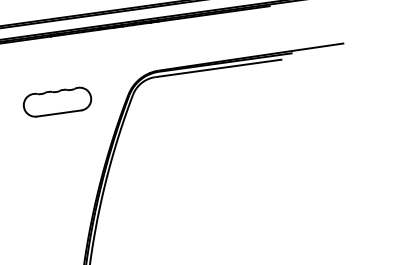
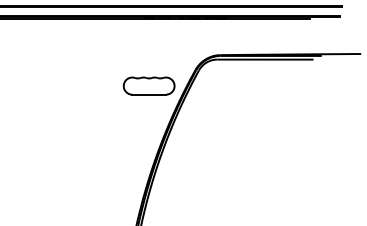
part: (56, 101) -> (148, 85), moved

